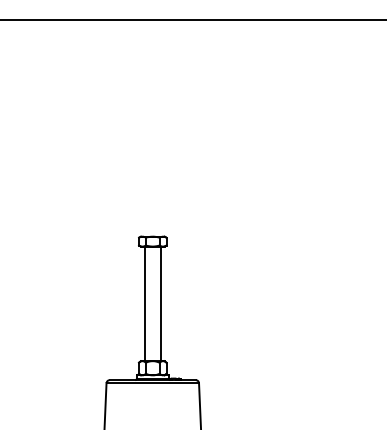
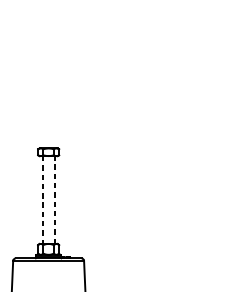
line: (160, 303) -> (54, 199), solid -> dashed
line: (144, 304) -> (42, 200), solid -> dashed

